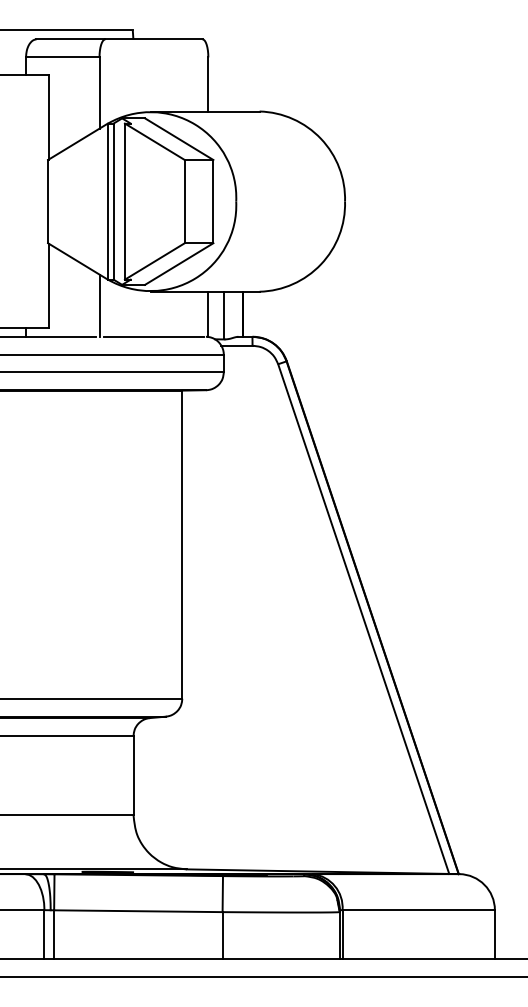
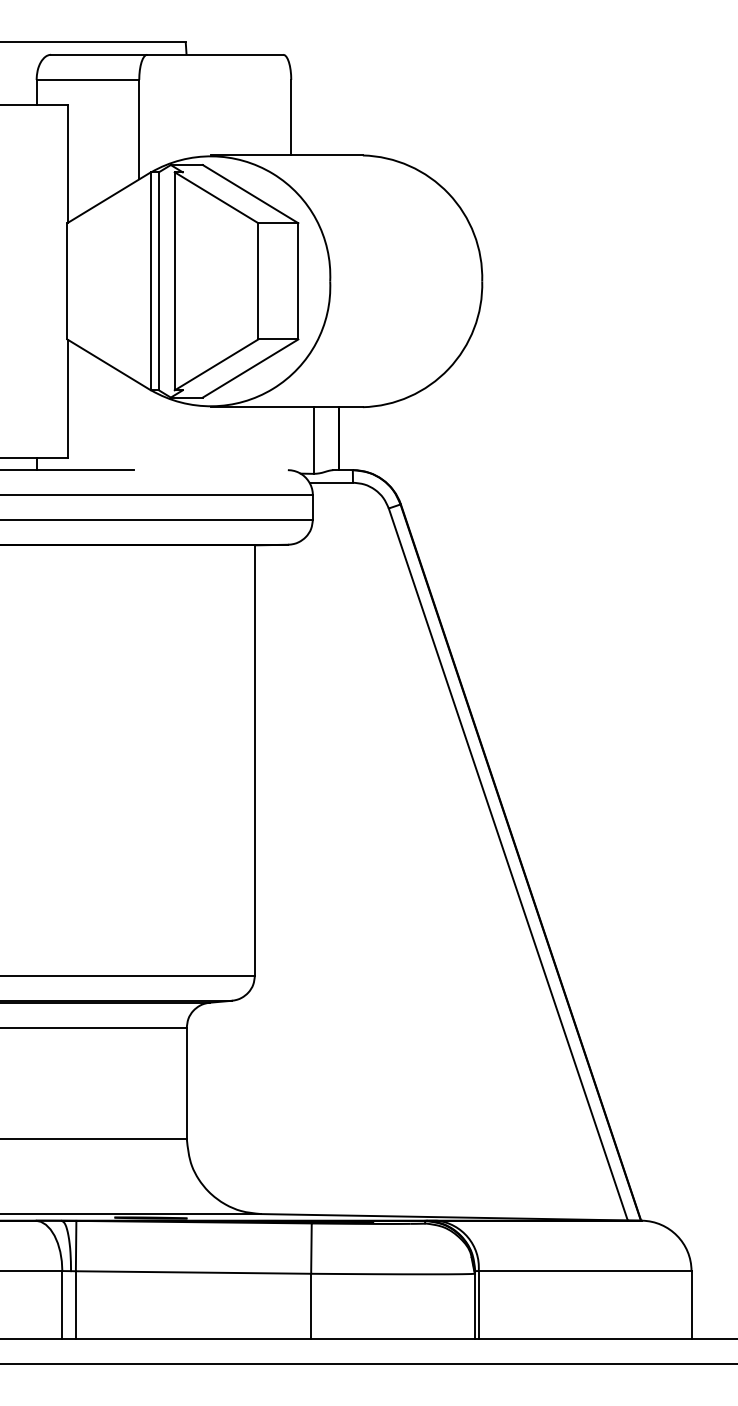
line: (99, 305) -> (139, 426), removed
line: (208, 314) -> (291, 438), removed
line: (153, 337) -> (214, 470), removed

